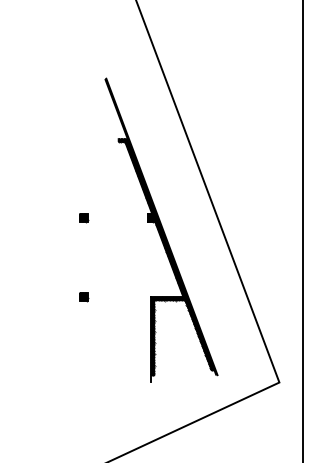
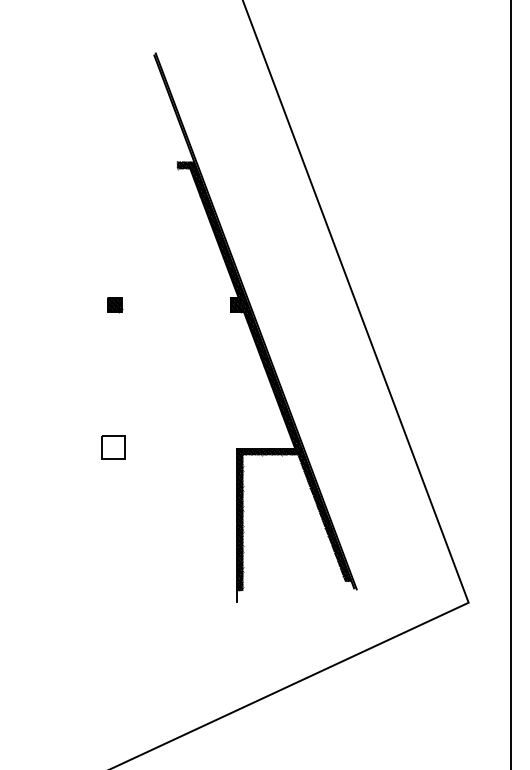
part: (84, 297) -> (116, 449), size x1.6

